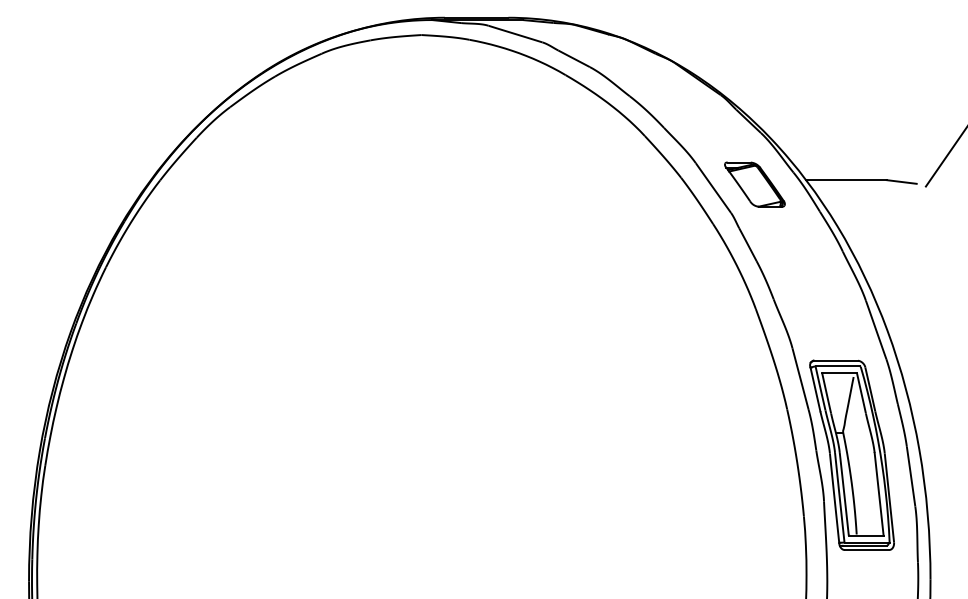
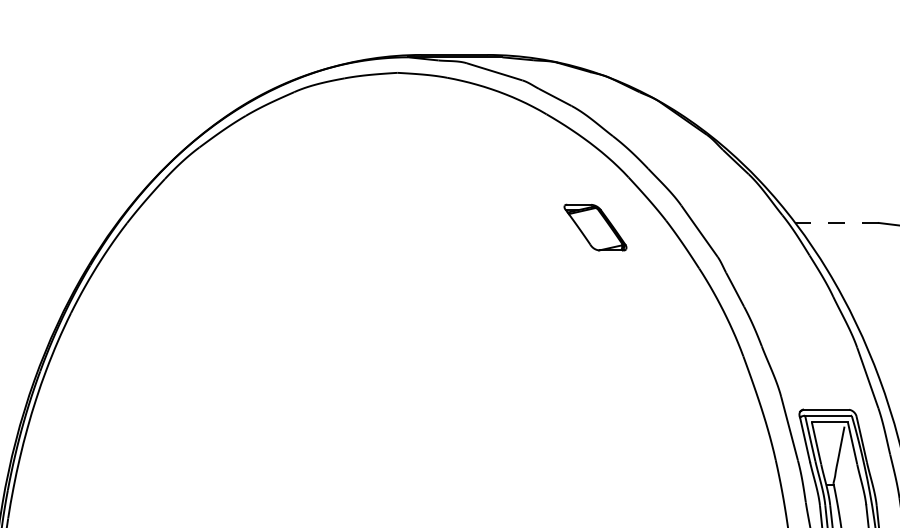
line: (845, 180) -> (836, 223), solid -> dashed
part: (754, 184) -> (595, 227), moved

